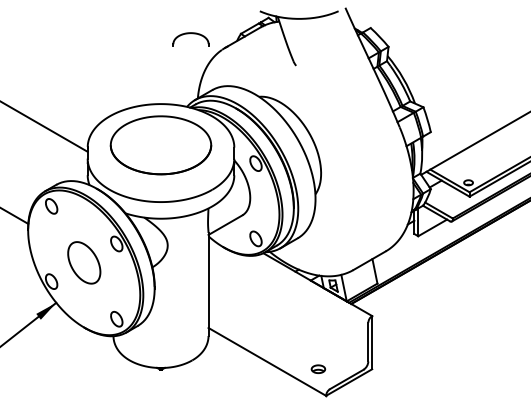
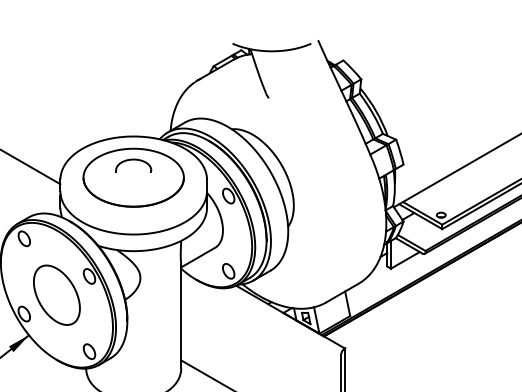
part: (190, 39) -> (133, 165), moved
part: (84, 262) -> (57, 294), size x1.43

